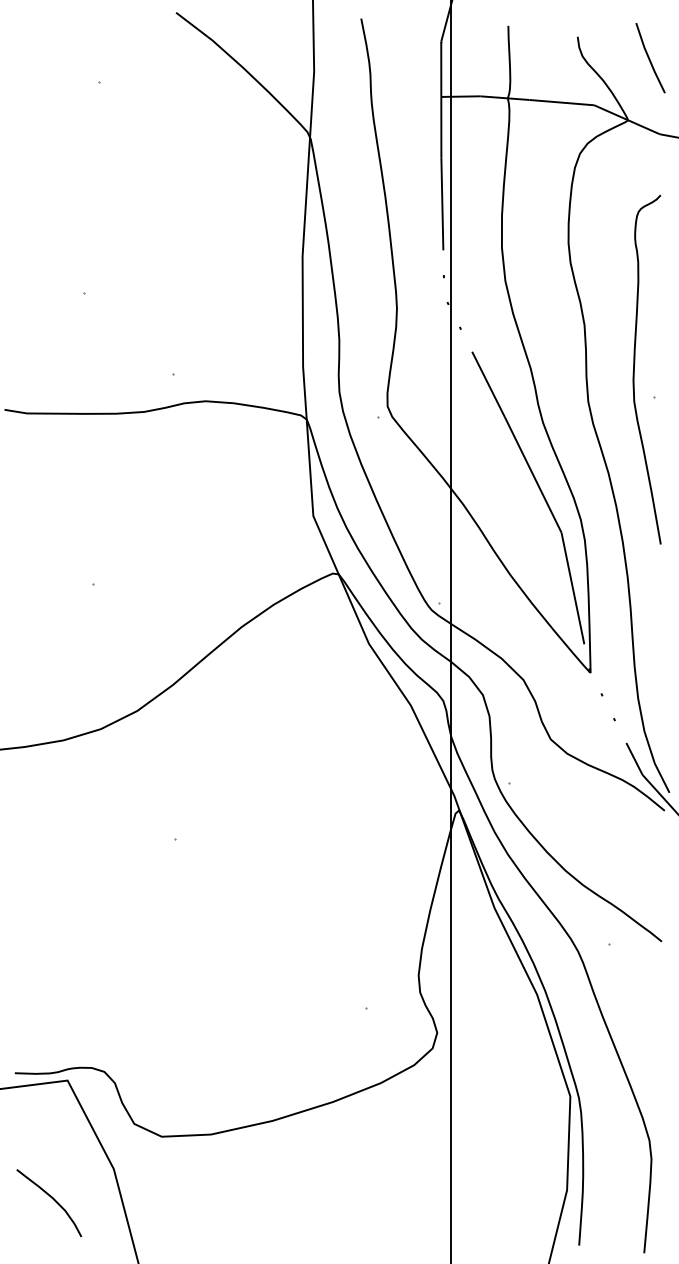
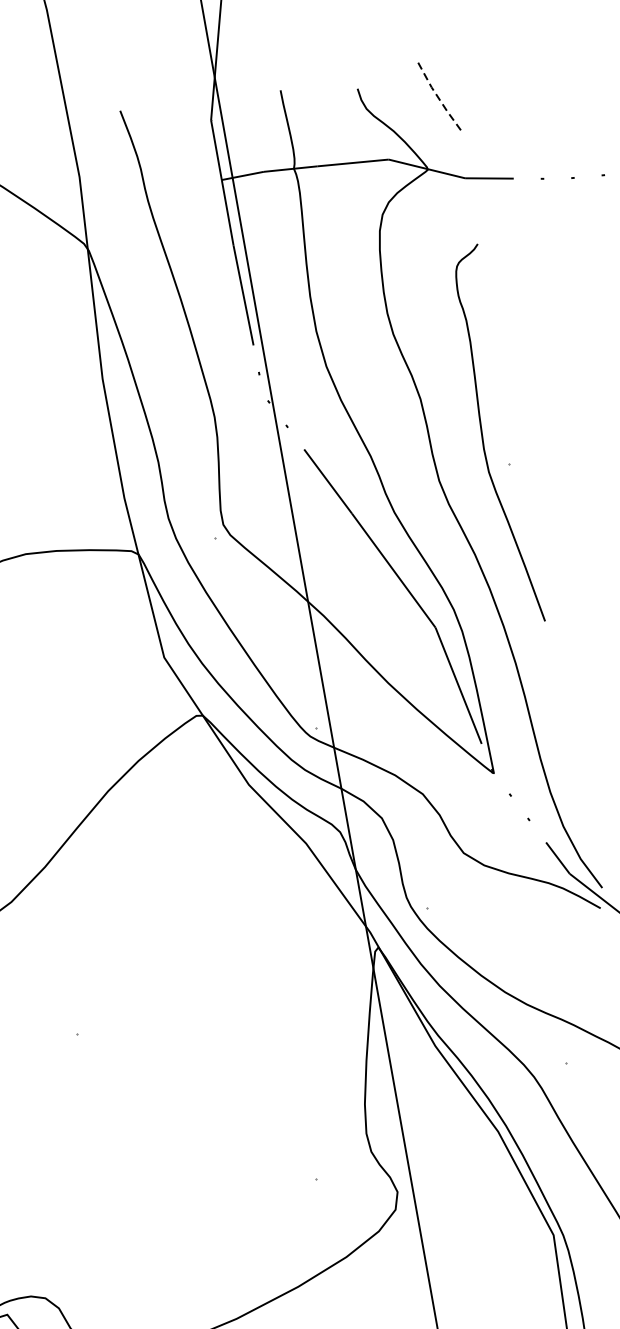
line: (649, 59) -> (439, 99), solid -> dashed

